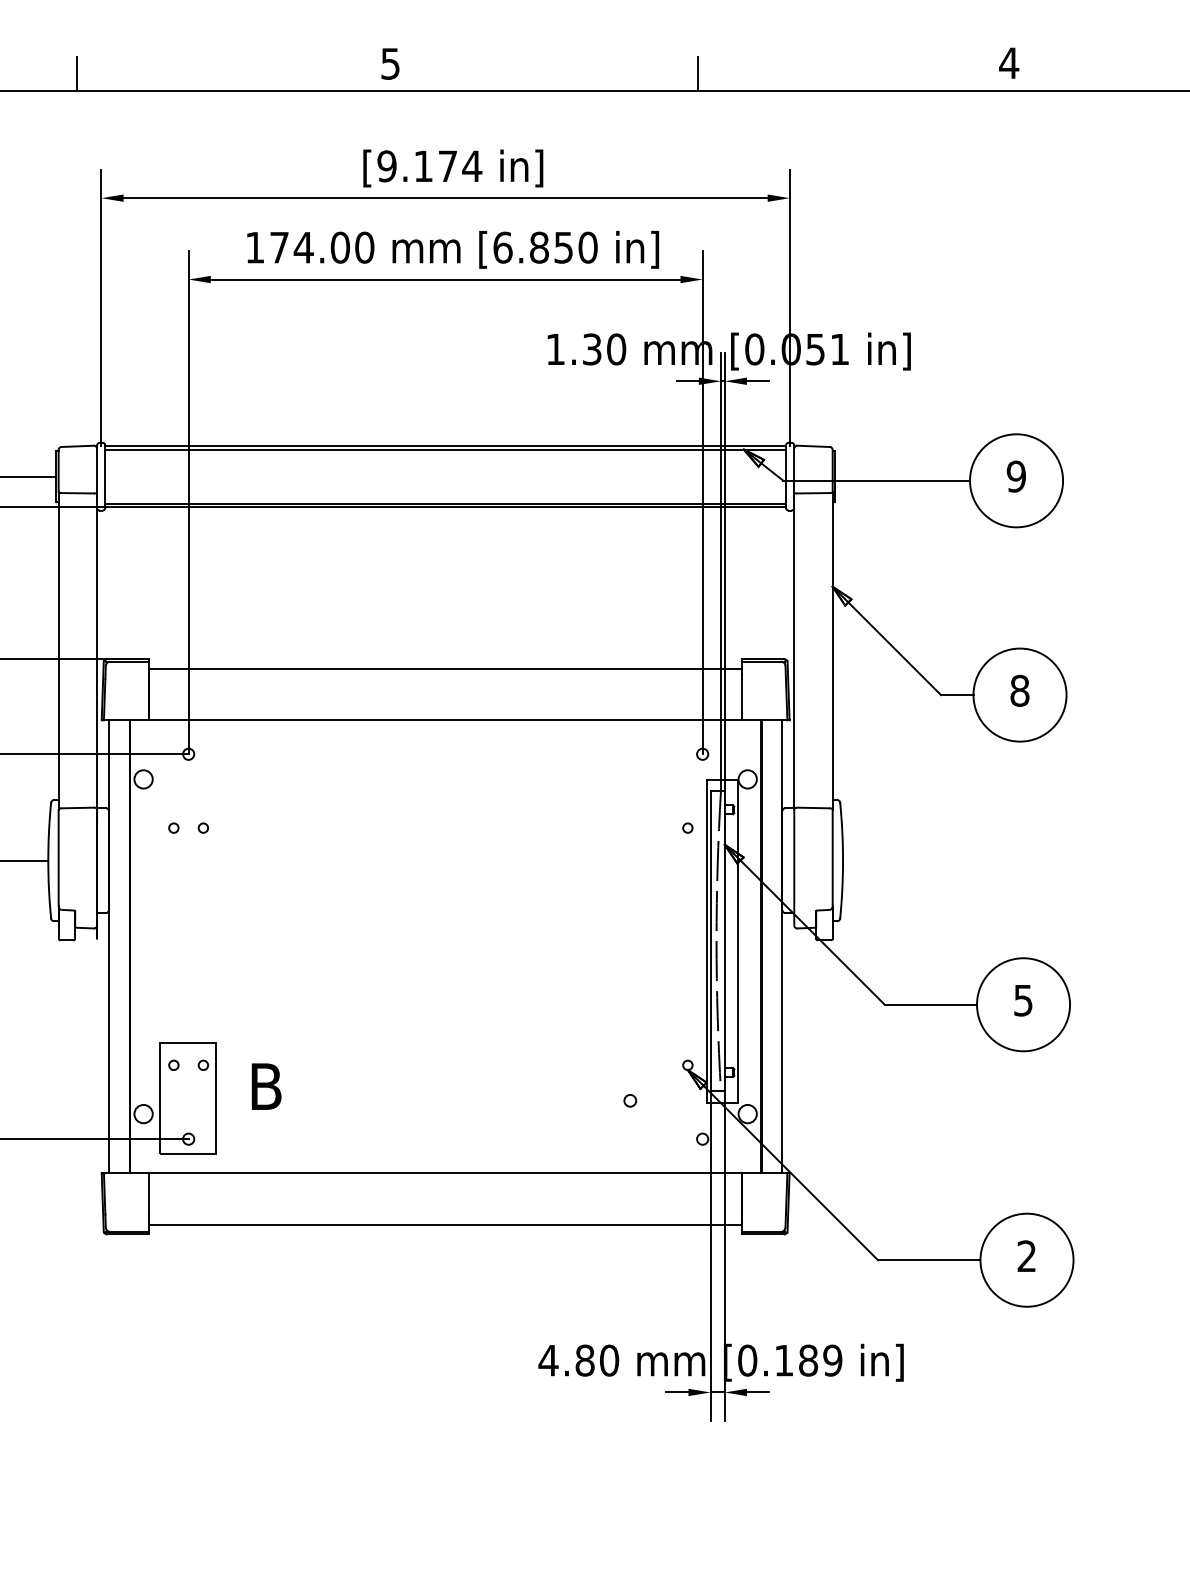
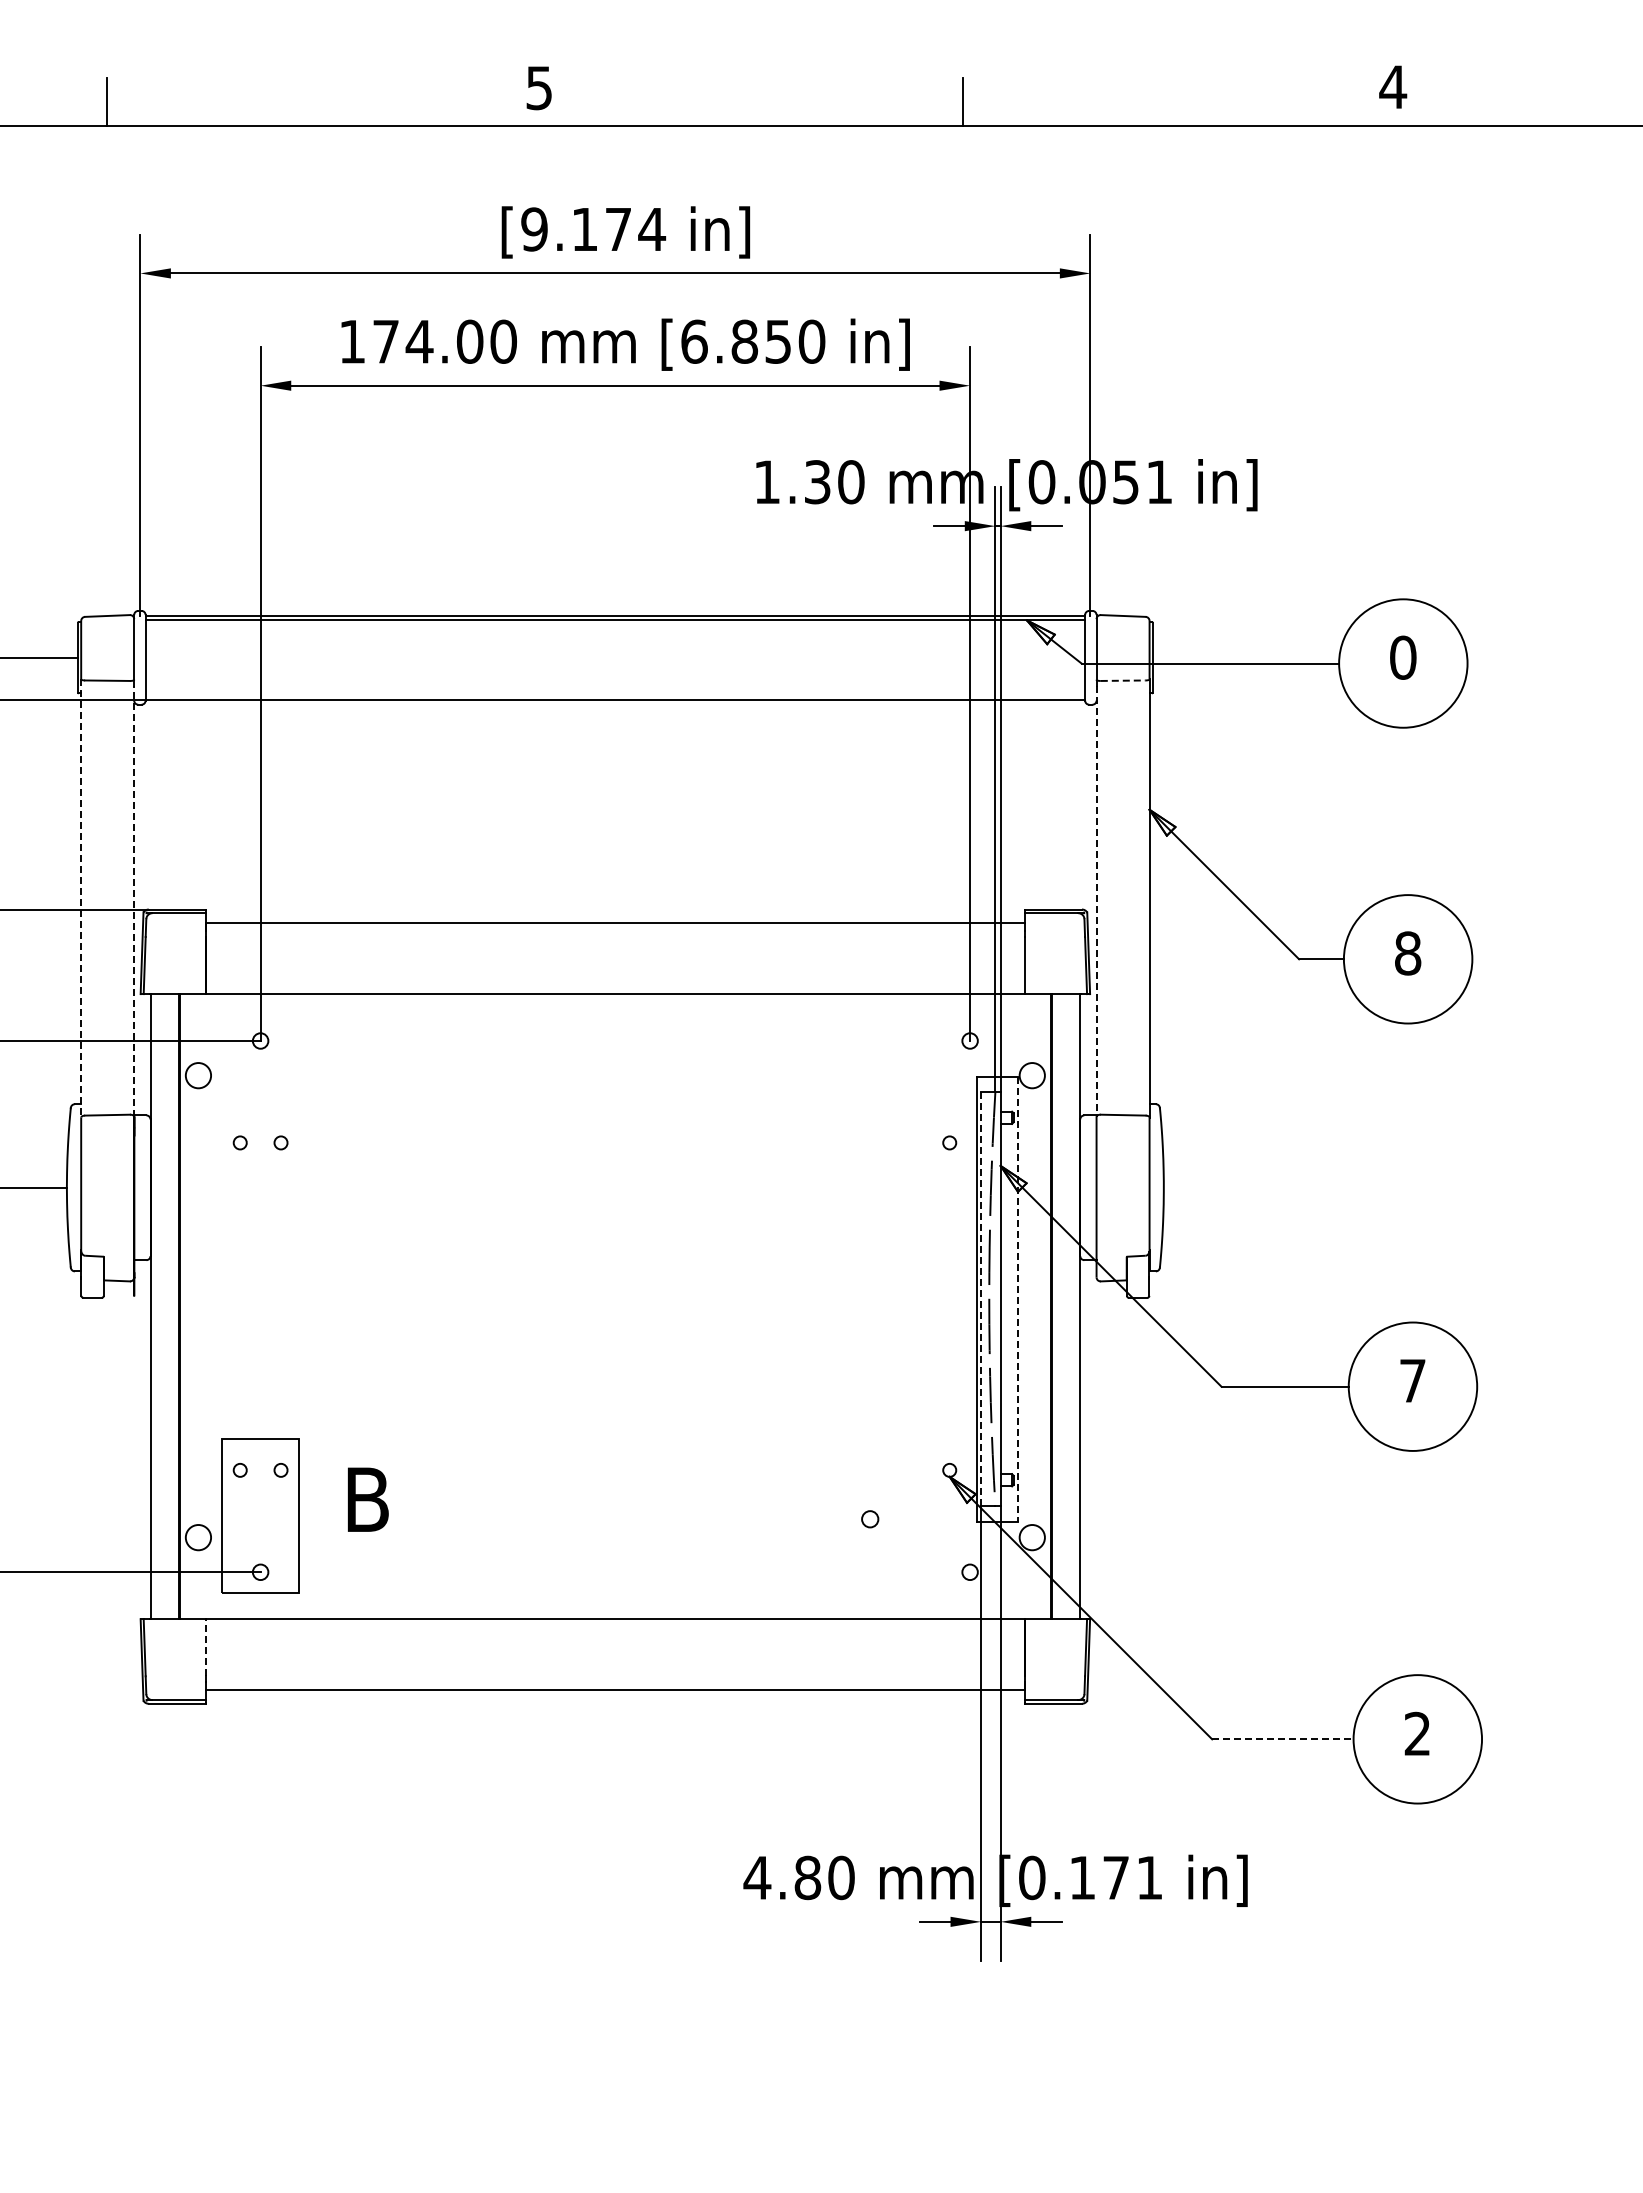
text: (1015, 476) -> (1402, 657), 9 -> 0
line: (813, 493) -> (1123, 680), solid -> dashed
line: (445, 503) -> (615, 695), removed
line: (58, 651) -> (81, 898), solid -> dashed
line: (97, 653) -> (134, 901), solid -> dashed
line: (794, 653) -> (1096, 902), solid -> dashed
line: (710, 941) -> (981, 1299), solid -> dashed
line: (737, 941) -> (1018, 1299), solid -> dashed
text: (1023, 1000) -> (1412, 1381), 5 -> 7
line: (149, 1193) -> (206, 1647), solid -> dashed
line: (928, 1260) -> (1282, 1739), solid -> dashed
text: (820, 1360) -> (1132, 1877), [0.189 -> [0.171

